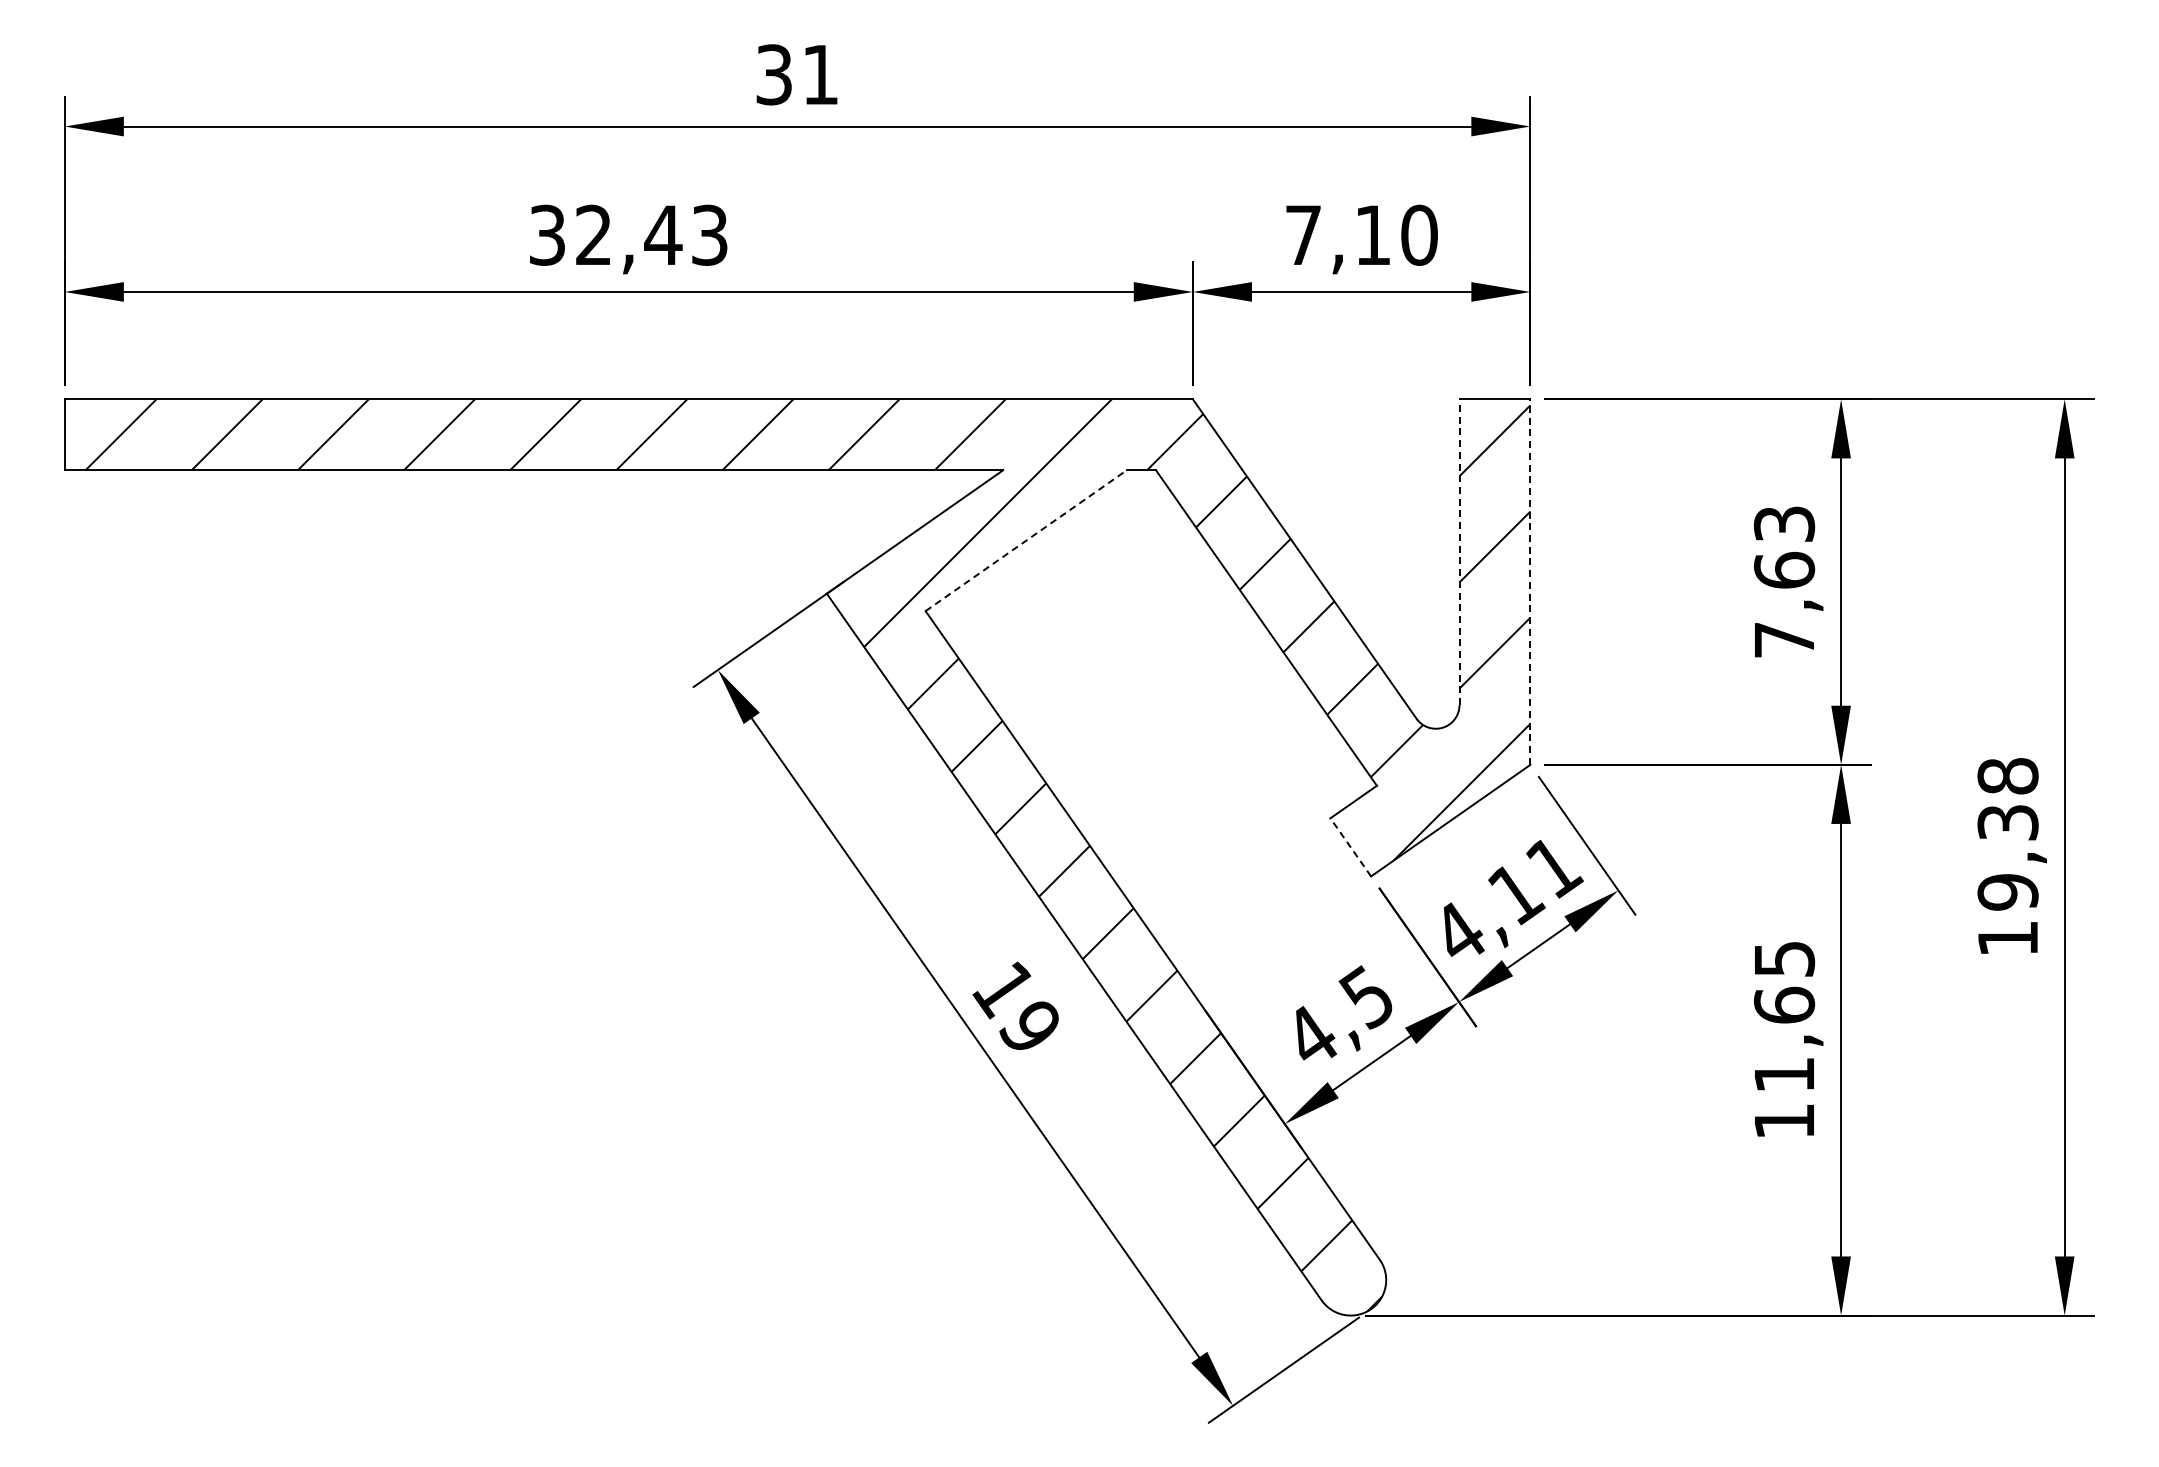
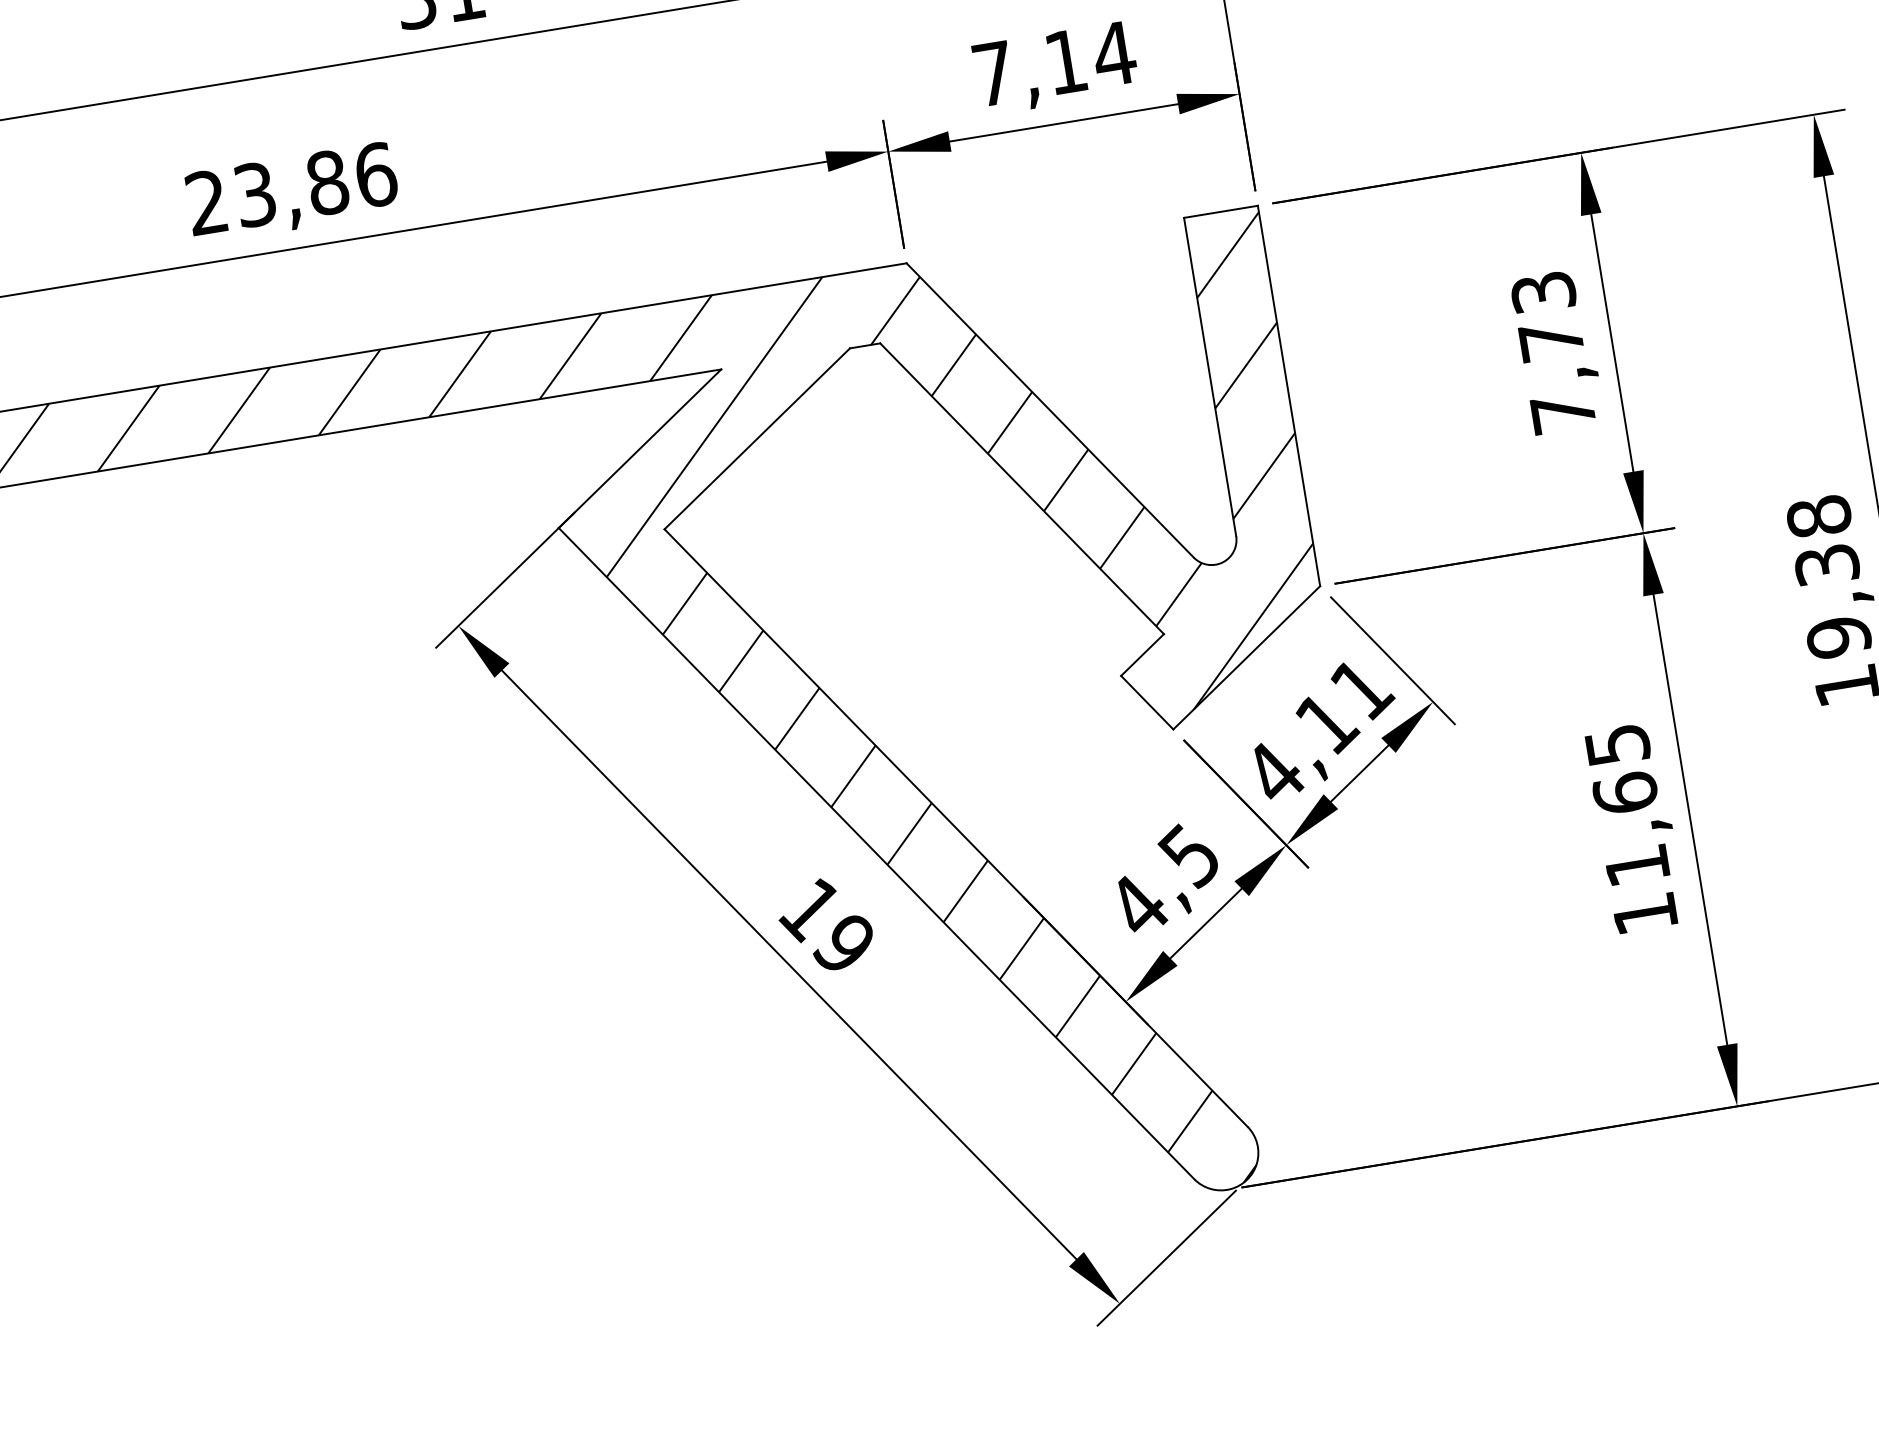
text: (628, 234) -> (291, 187), 32,43 -> 23,86
text: (1419, 234) -> (1114, 53), 7,10 -> 7,14
line: (1026, 540) -> (757, 438), dashed -> solid
line: (1459, 552) -> (1210, 377), dashed -> solid
text: (1784, 569) -> (1551, 339), 7,63 -> 7,73
line: (1530, 582) -> (1289, 396), dashed -> solid
line: (1350, 846) -> (1146, 701), dashed -> solid

